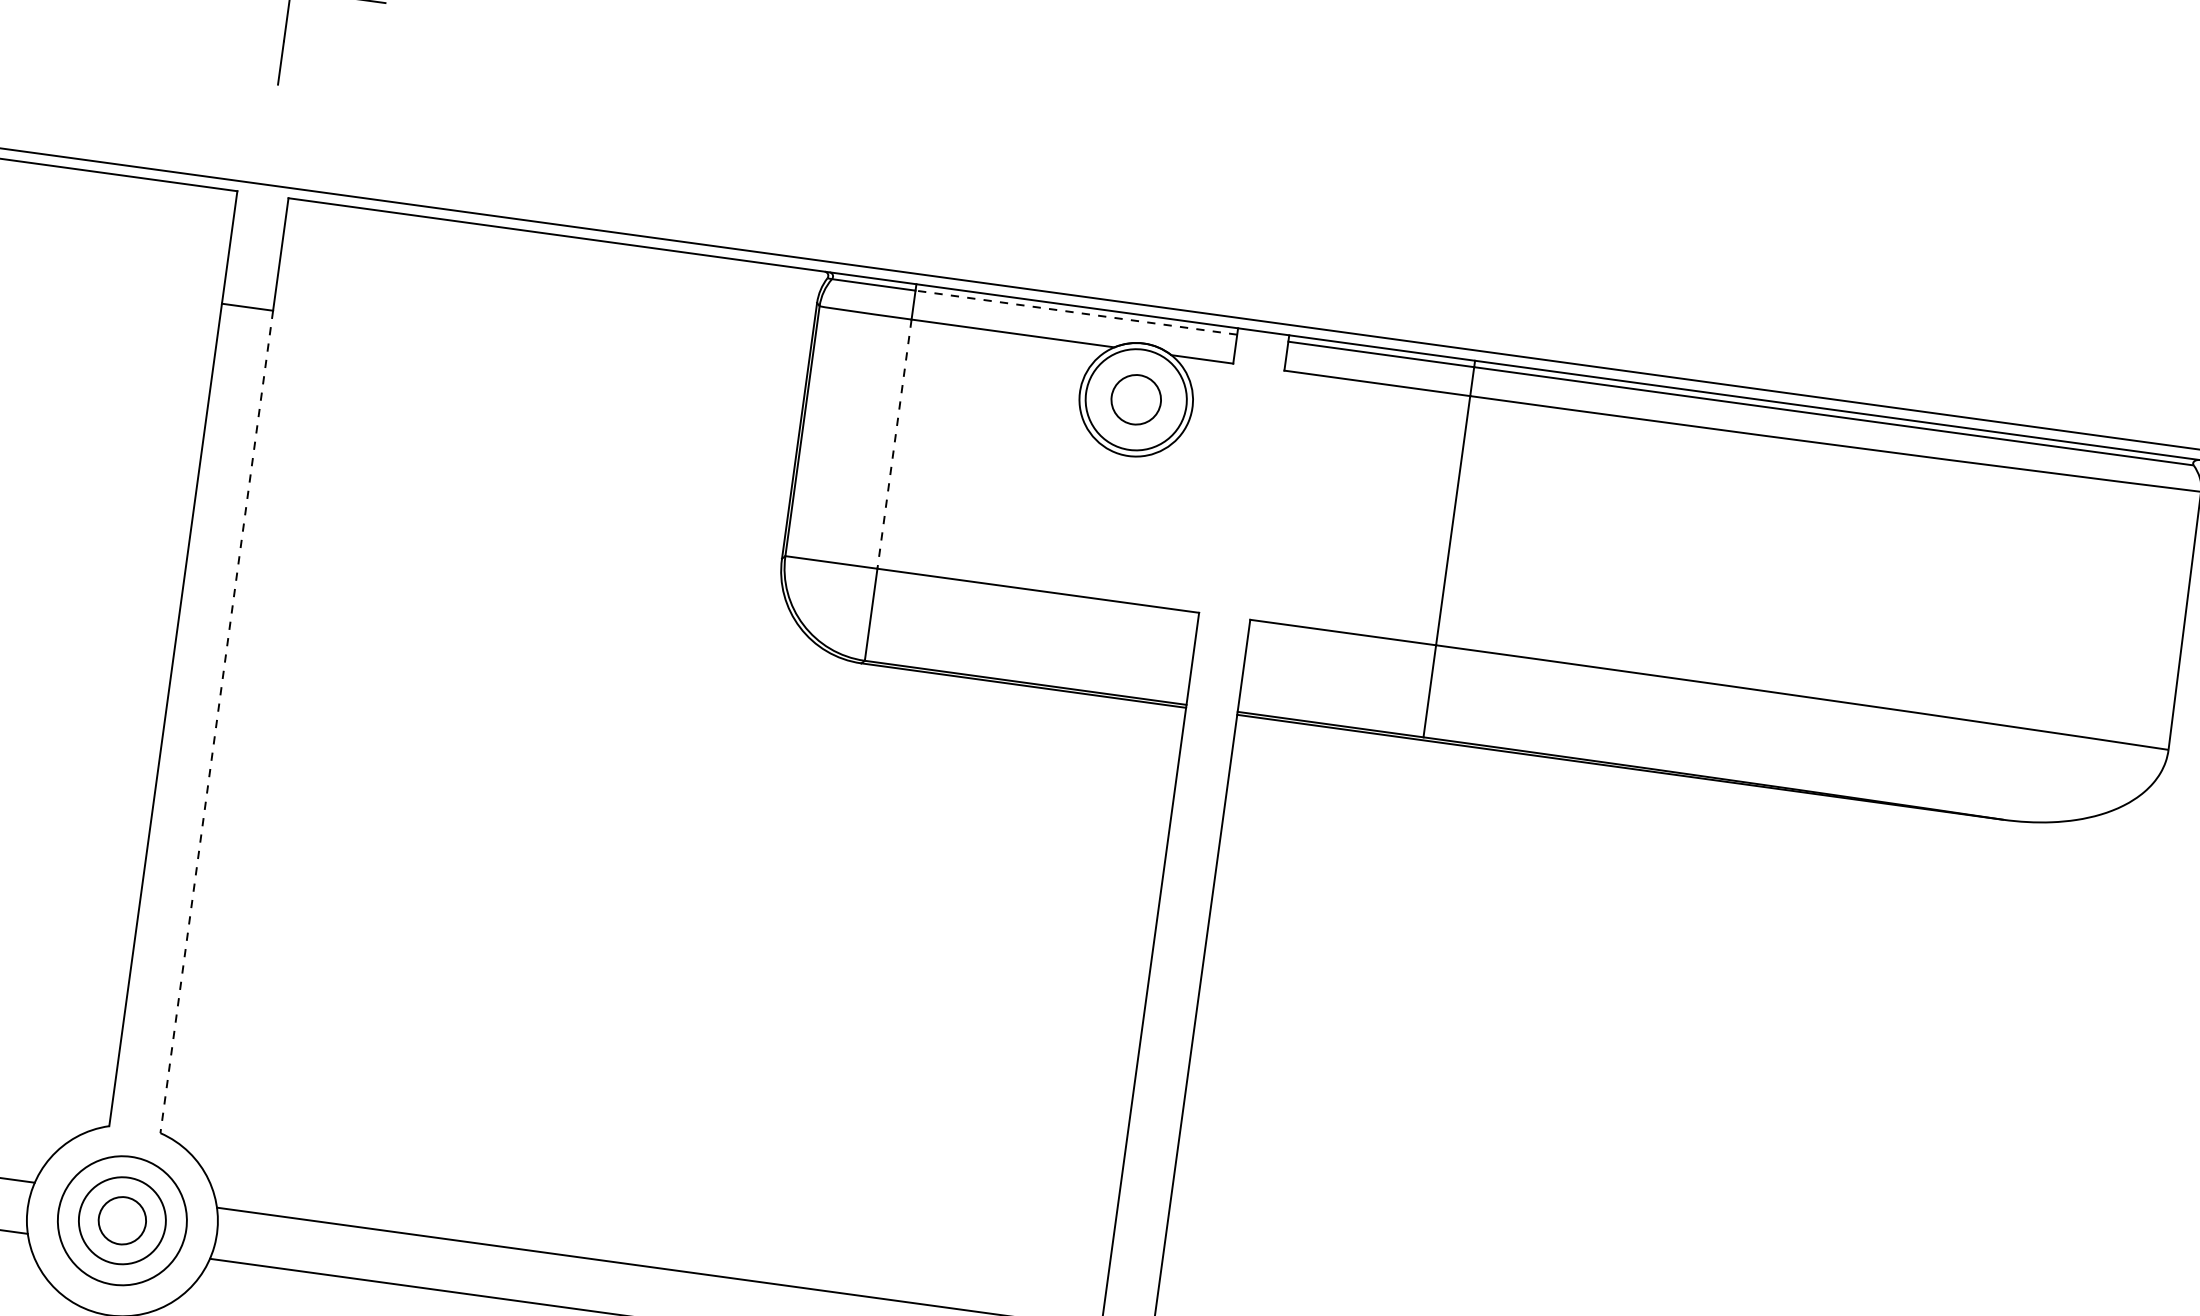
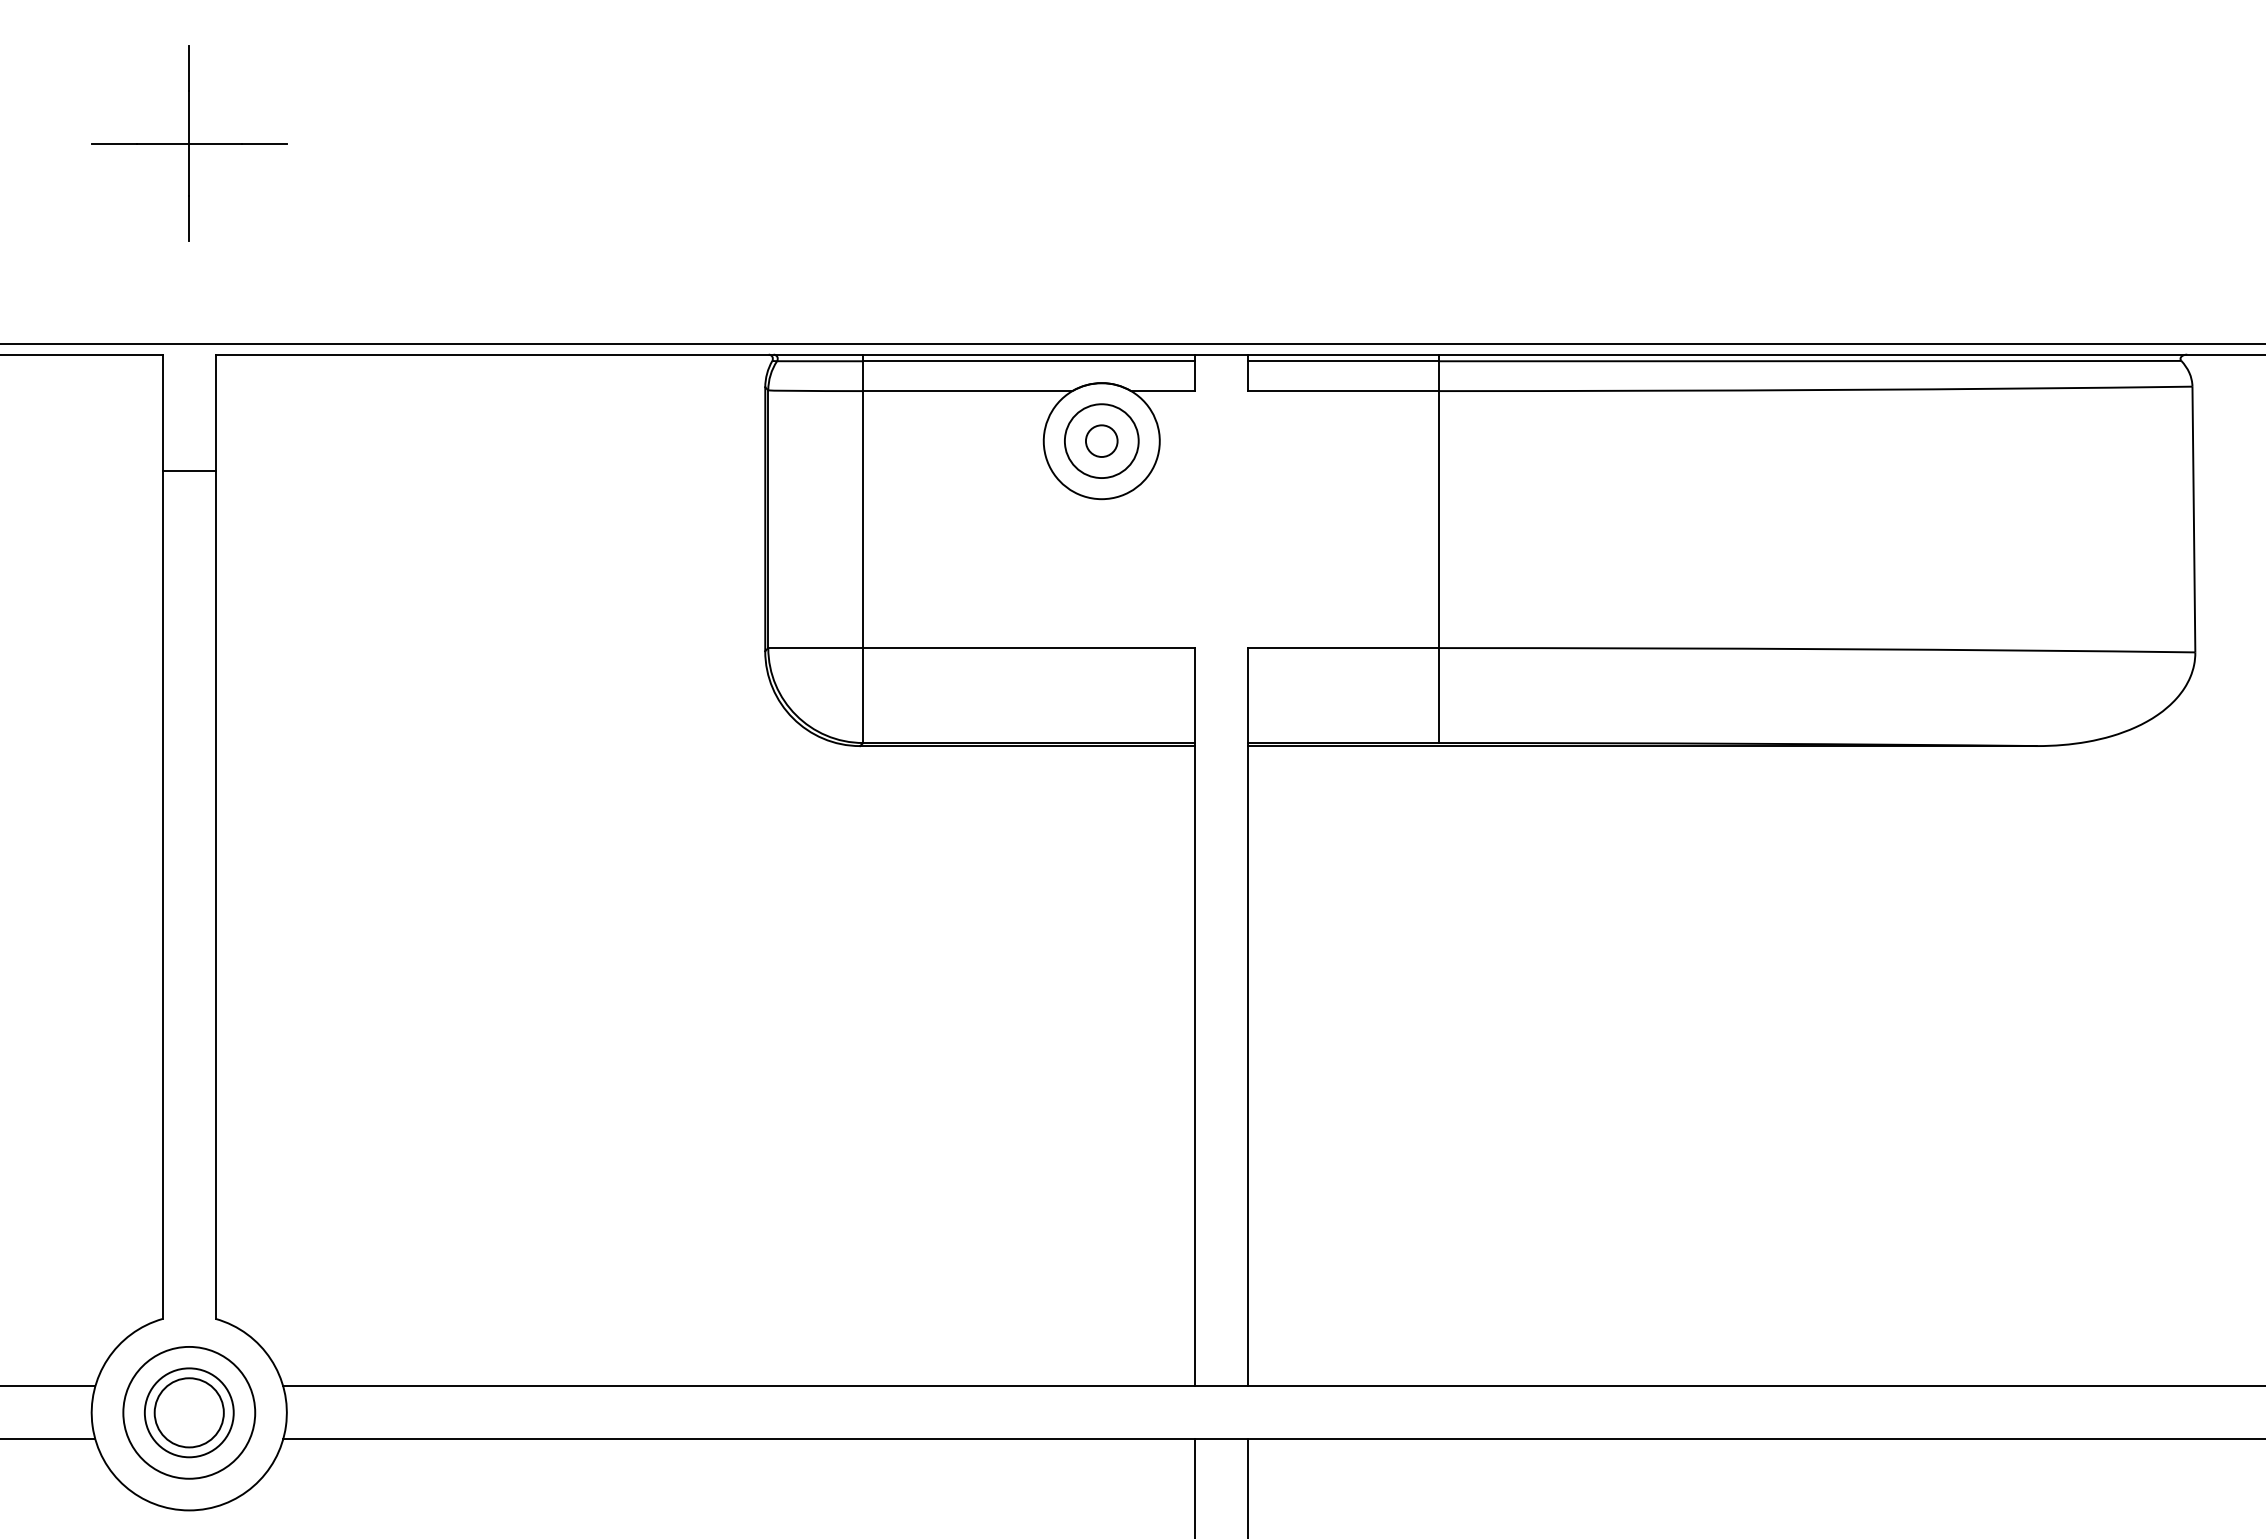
line: (1076, 312) -> (1029, 361), dashed -> solid
circle: (1136, 399) -> (1101, 440), size x0.62
circle: (1135, 400) -> (1101, 441), size x0.71
line: (894, 445) -> (863, 520), dashed -> solid
line: (216, 722) -> (215, 895), dashed -> solid
circle: (121, 1220) -> (188, 1412), size x1.43

